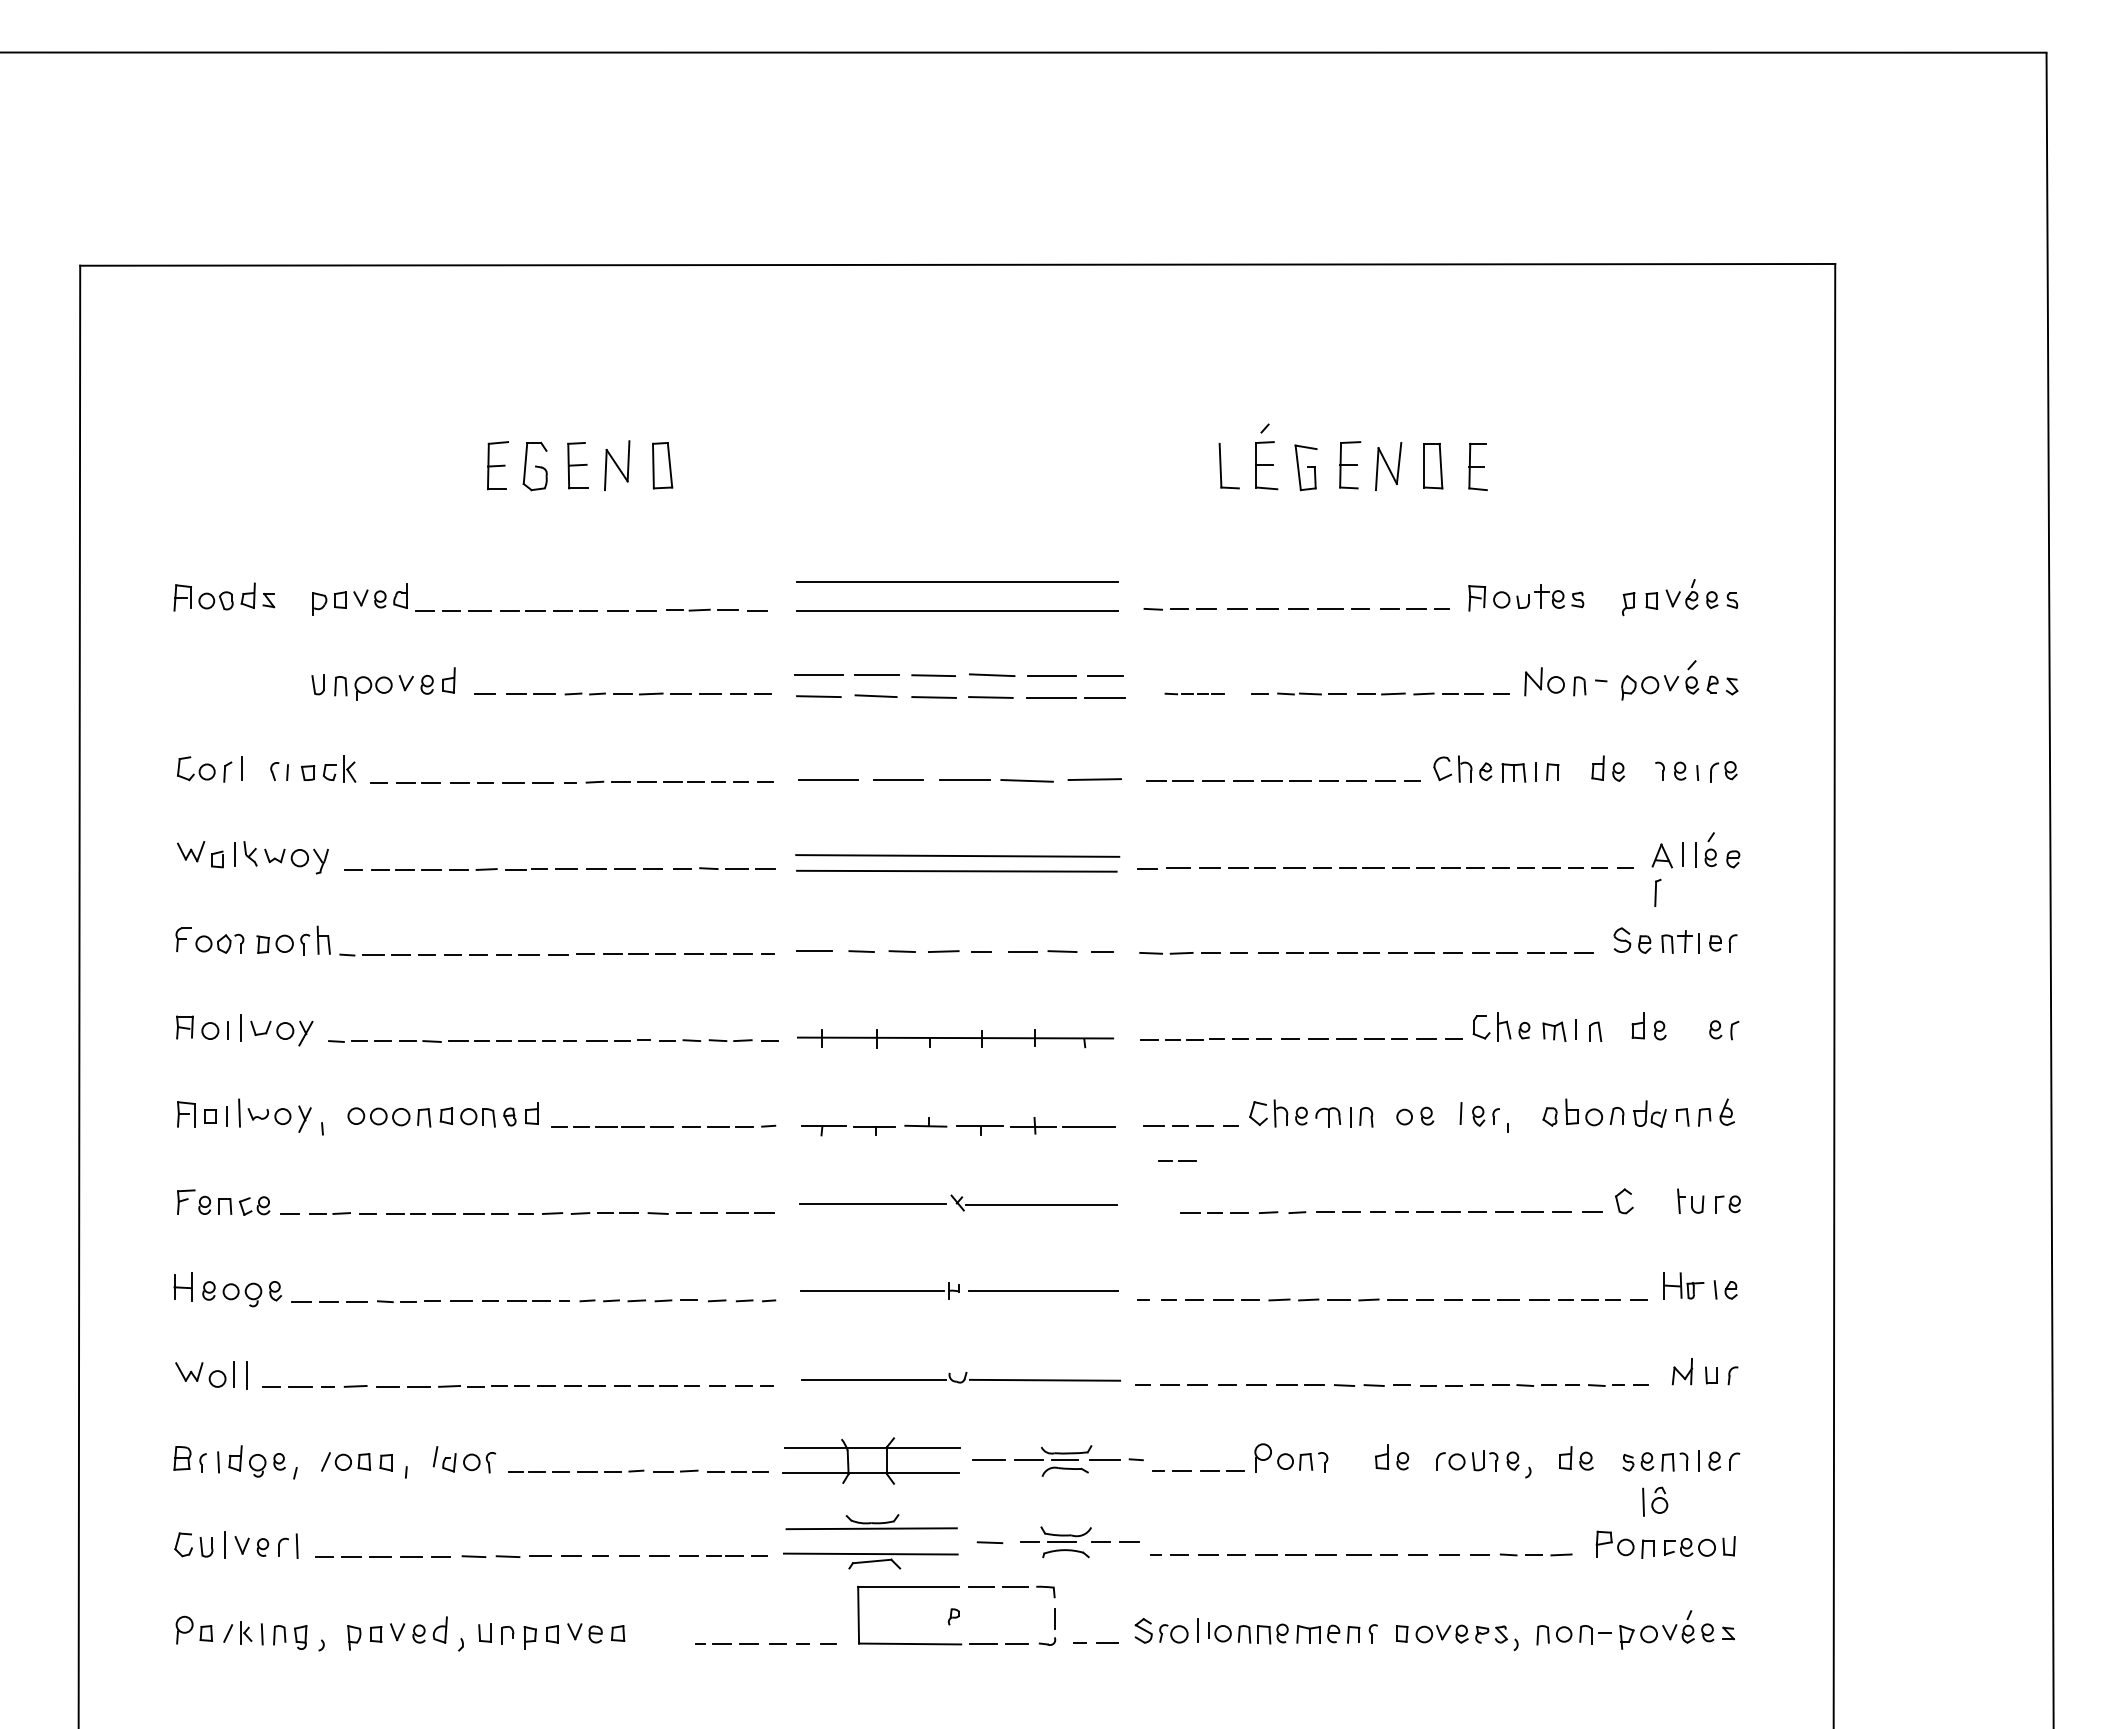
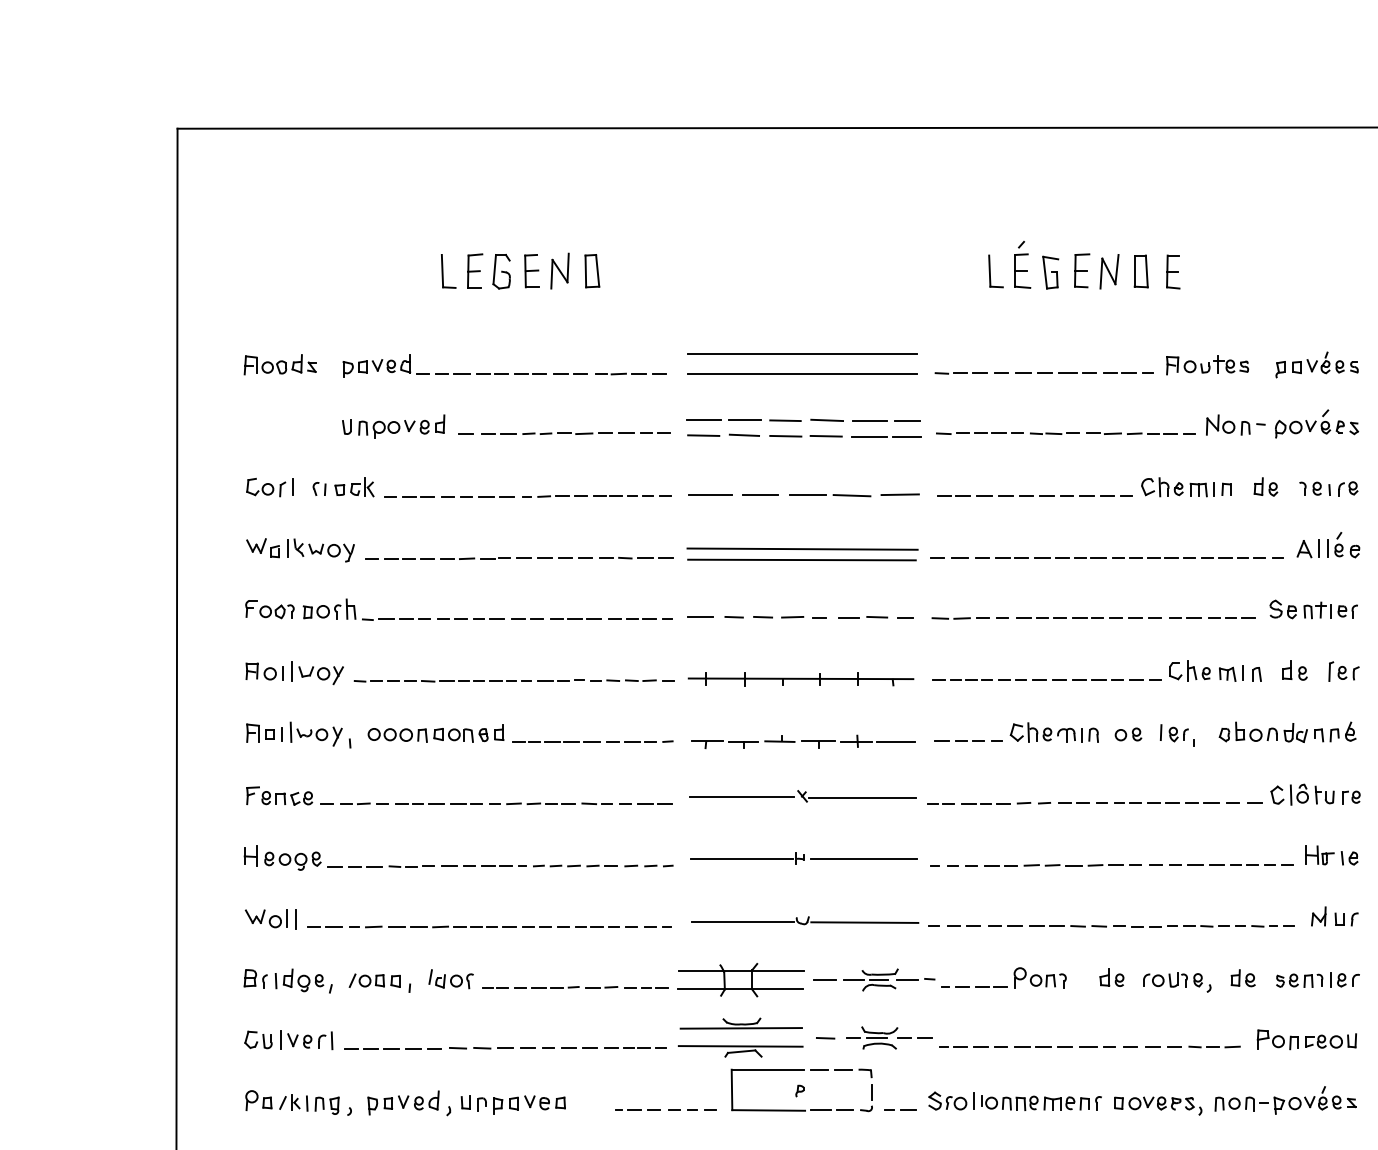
part: (453, 466) -> (443, 271), added
part: (1194, 693) -> (971, 433), size x1.67
part: (1657, 892) -> (1330, 671), moved
line: (1178, 1160) -> (942, 803), moved
part: (1655, 1501) -> (1299, 794), moved

